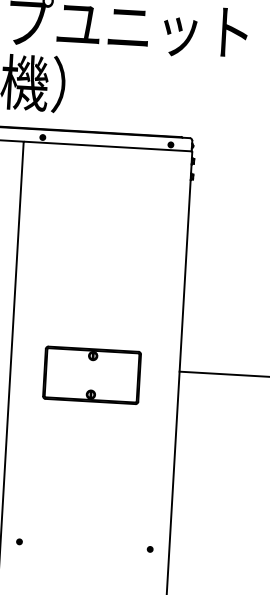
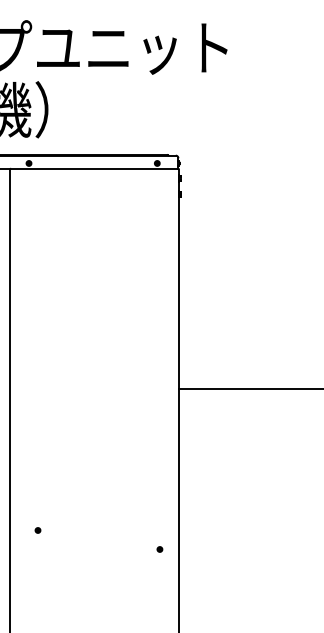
part: (91, 375) -> (91, 398), removed
part: (19, 541) -> (37, 530), moved
part: (149, 549) -> (159, 549), moved

